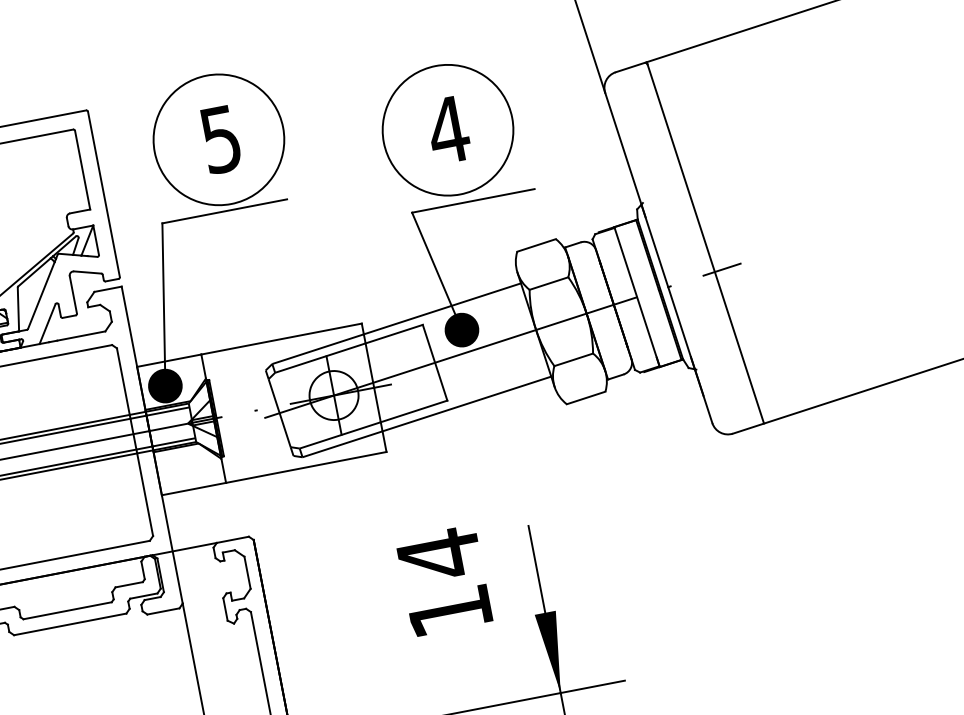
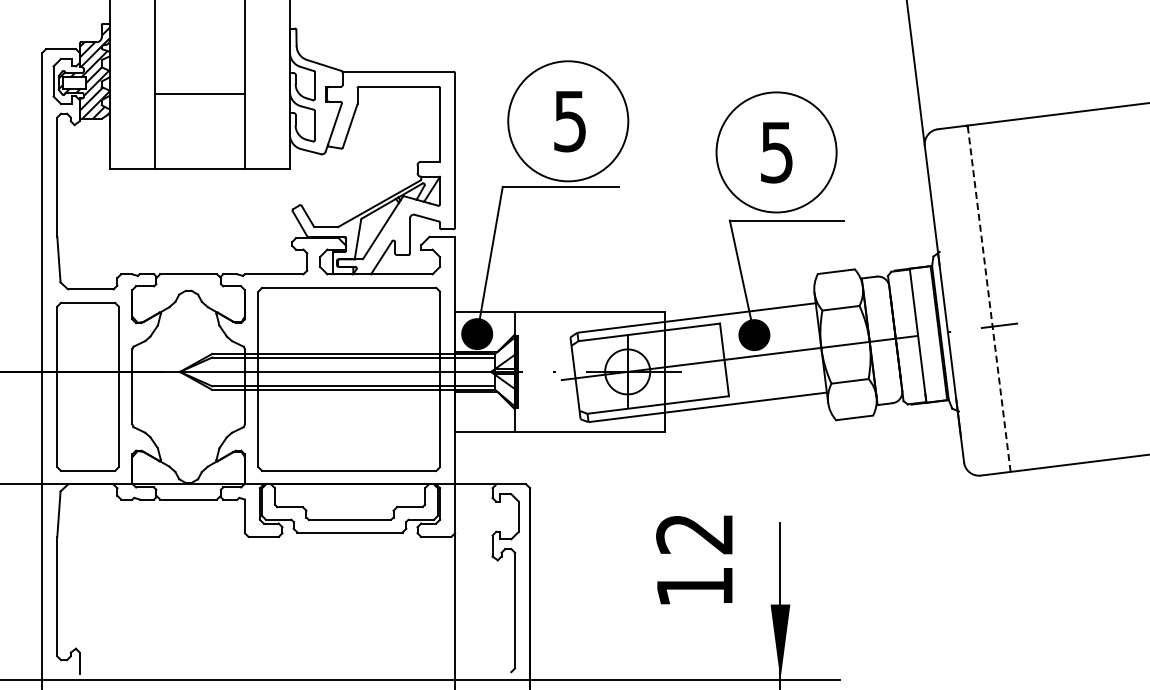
text: (447, 130) -> (776, 152), 4 -> 5
line: (705, 243) -> (989, 299), solid -> dashed
text: (438, 555) -> (694, 534), 14 -> 12

